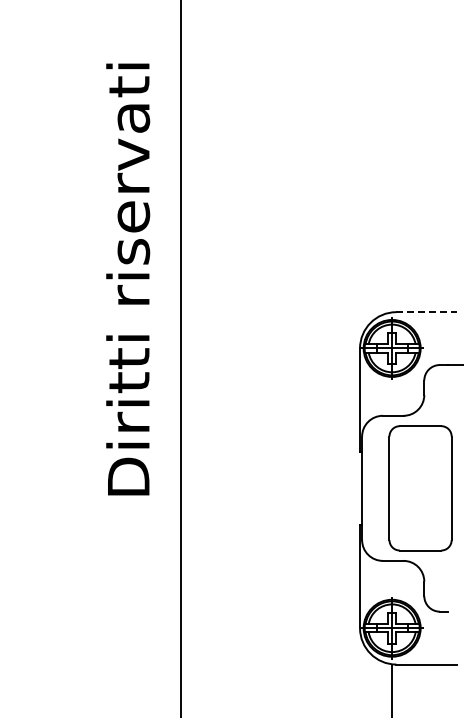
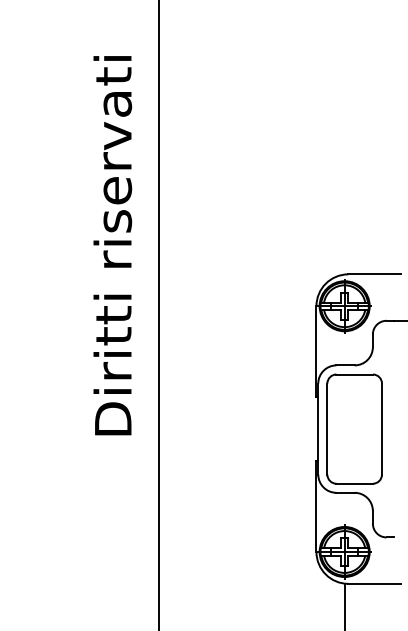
line: (427, 312) -> (375, 274), dashed -> solid
part: (420, 488) -> (354, 429), moved

